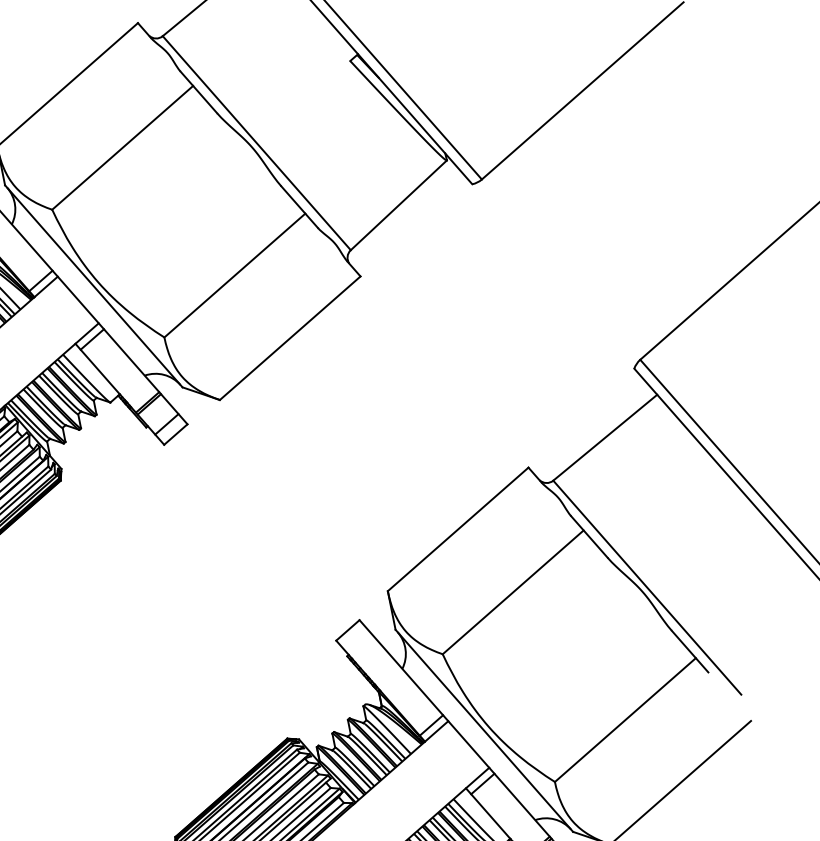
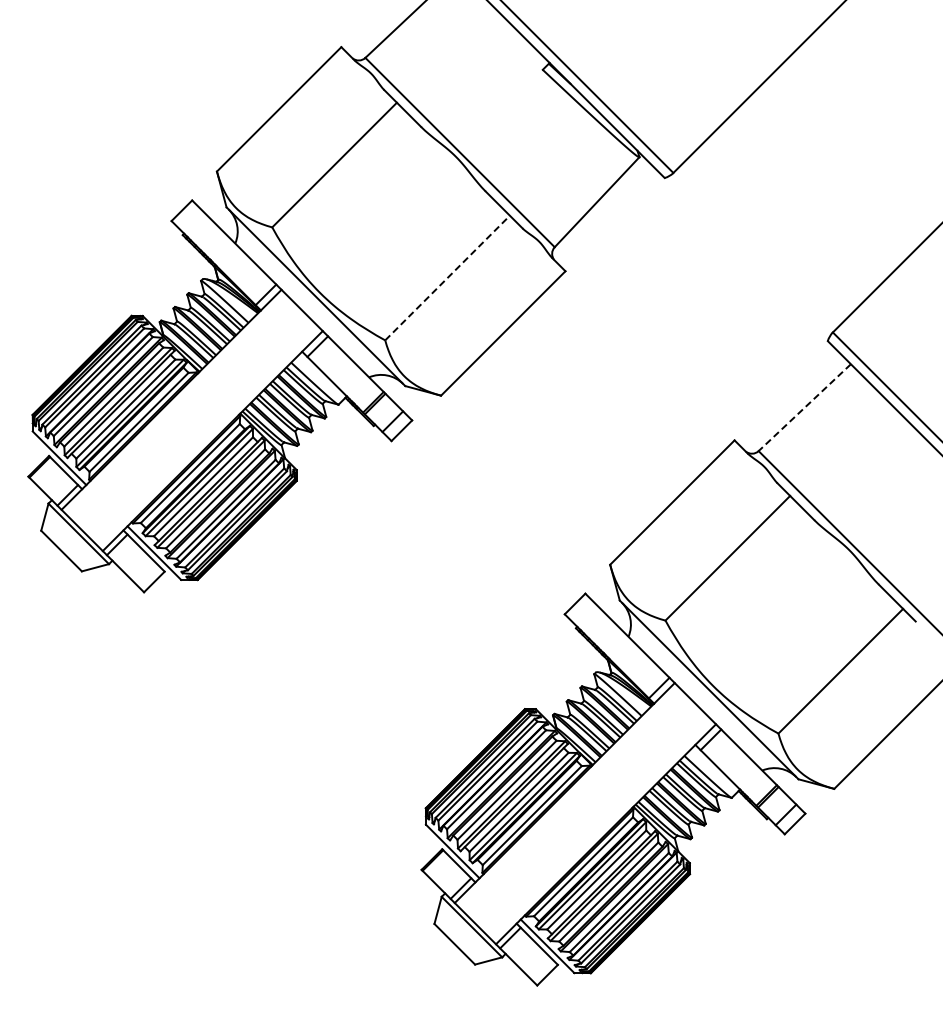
line: (234, 274) -> (447, 277), solid -> dashed
line: (604, 438) -> (804, 408), solid -> dashed

